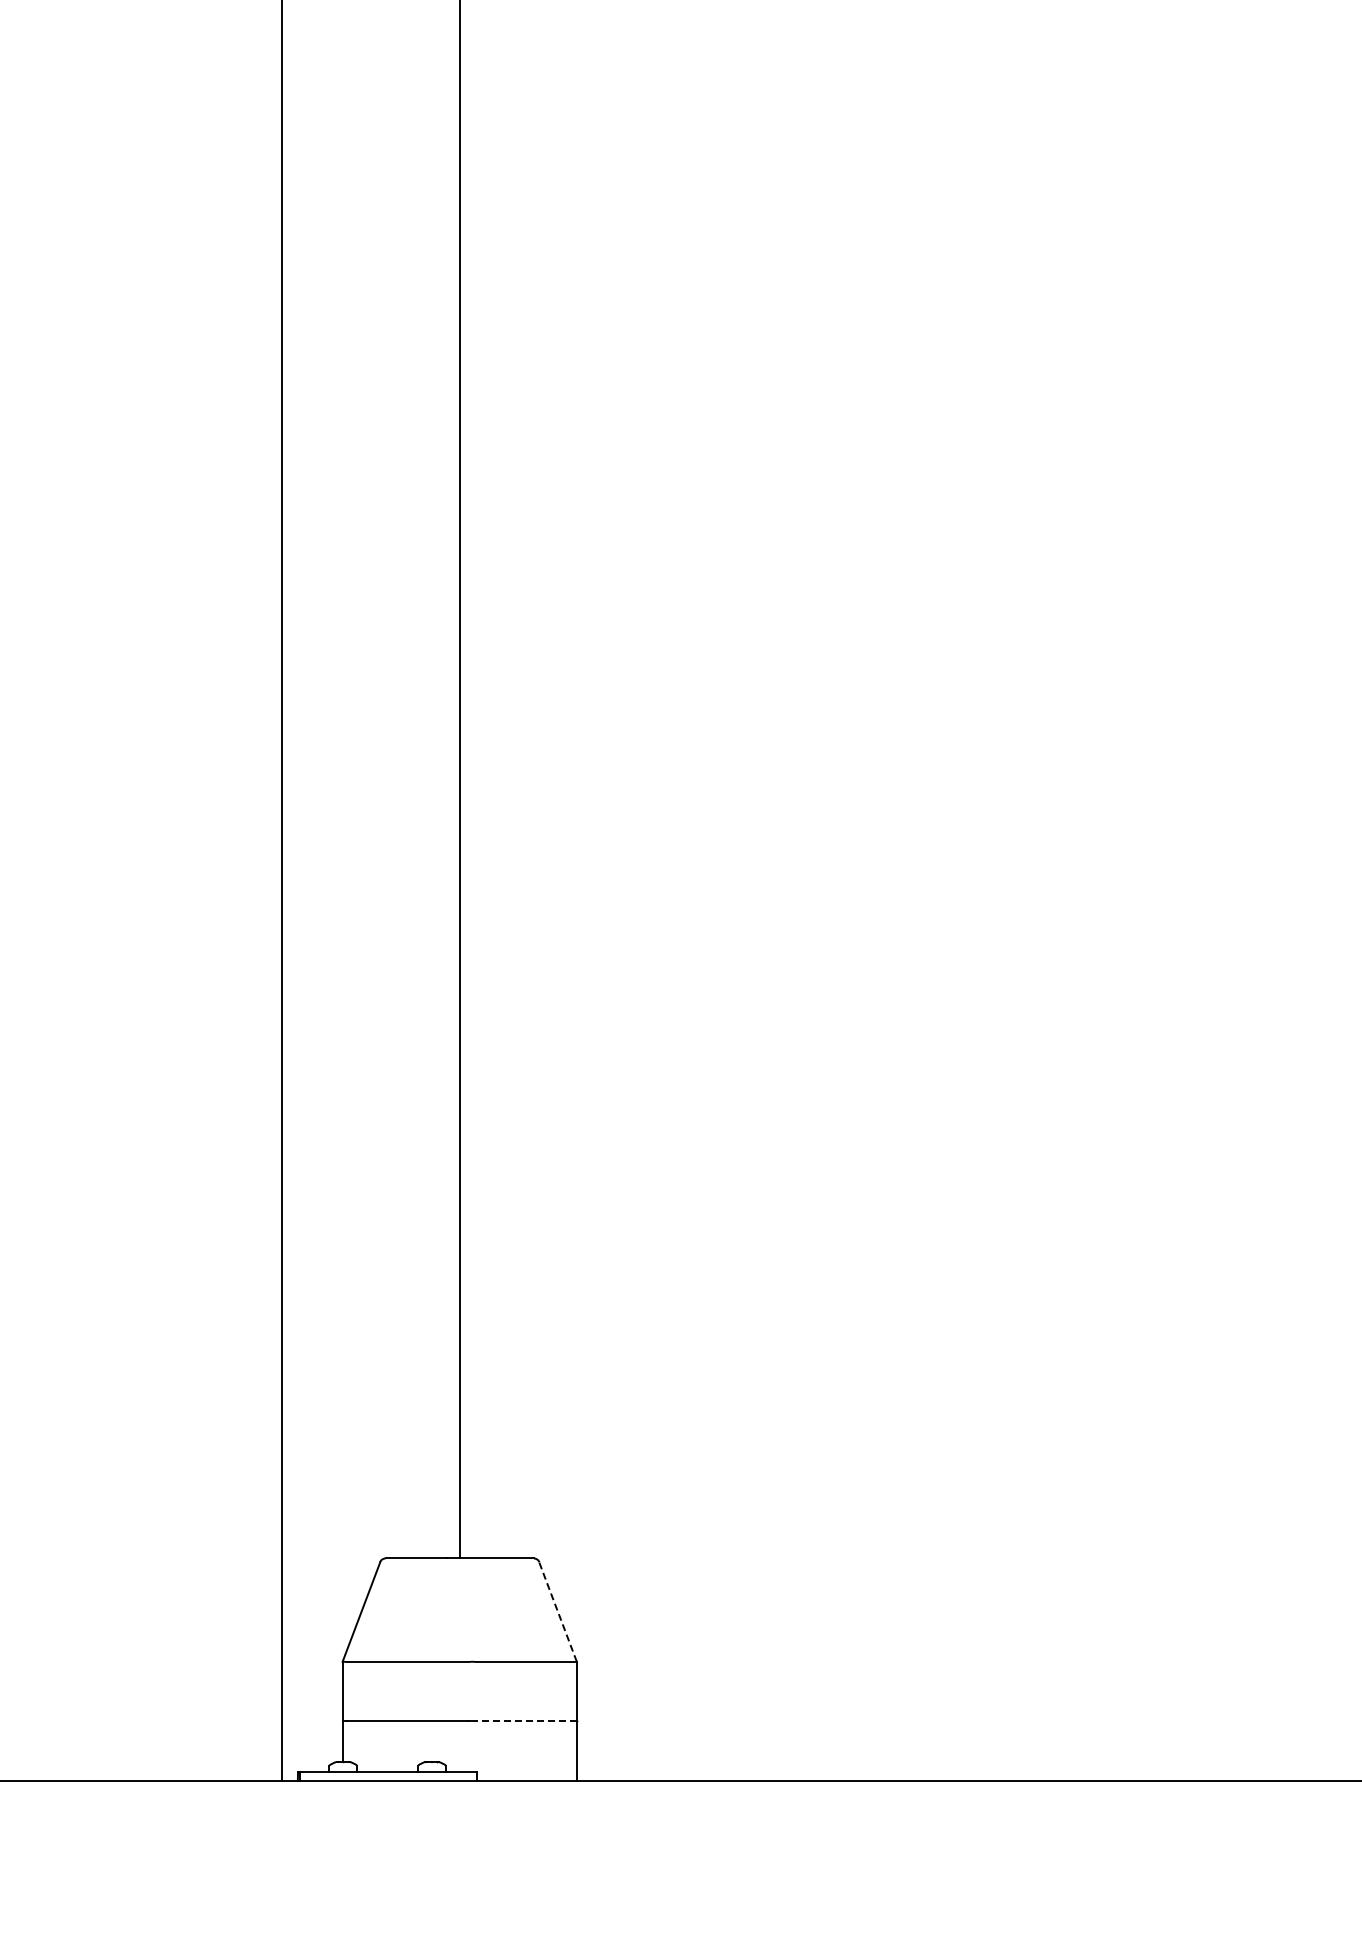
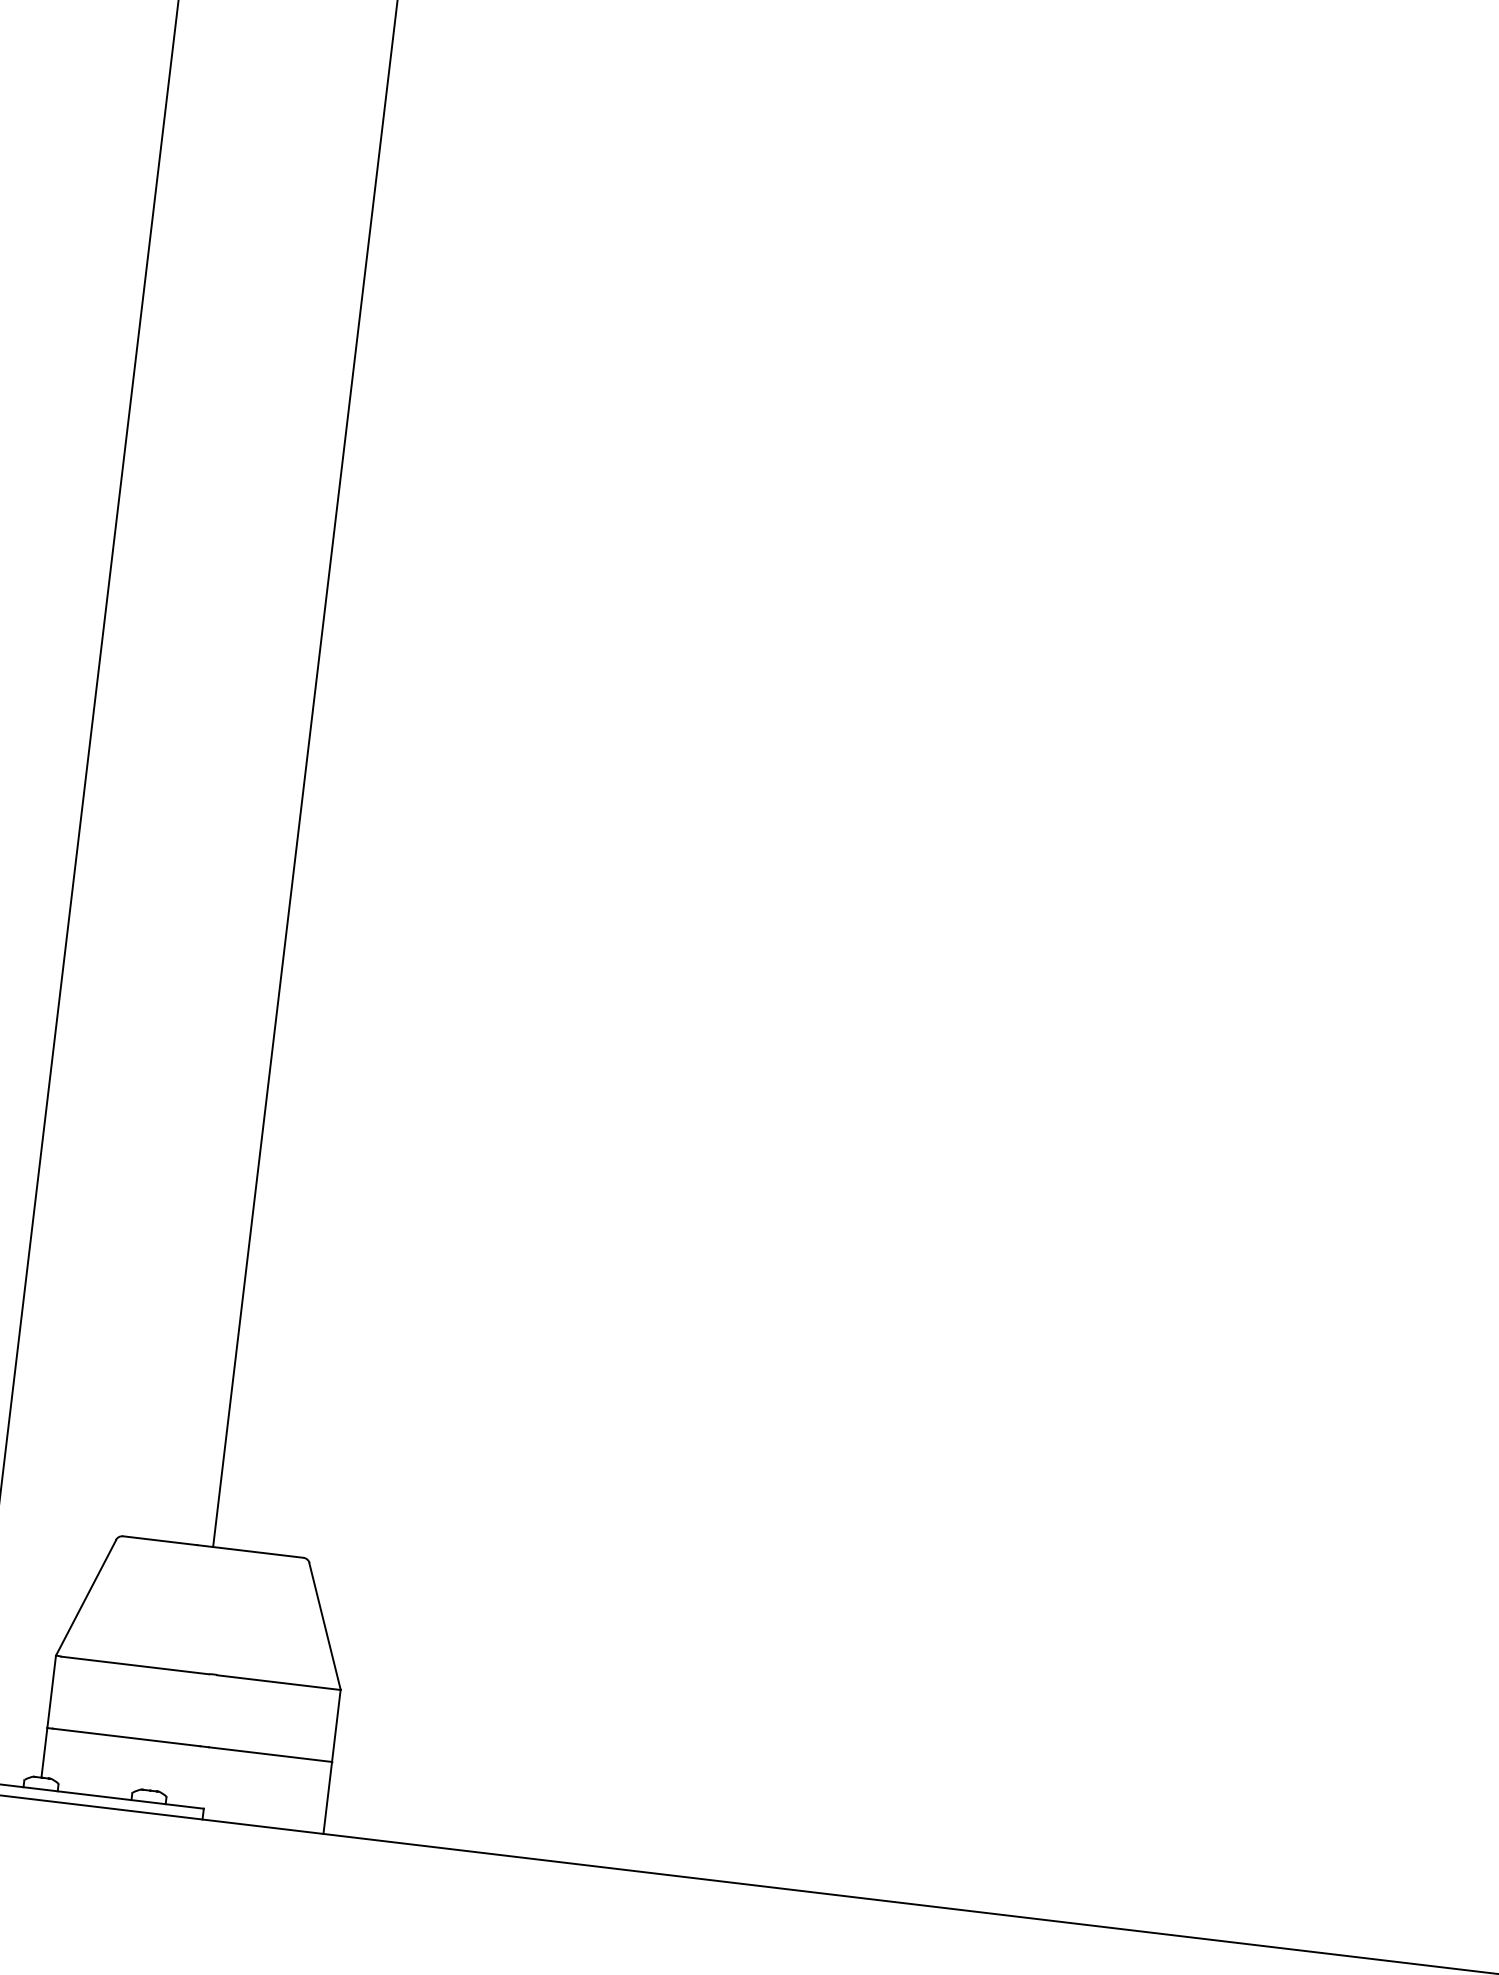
line: (557, 1611) -> (324, 1625), dashed -> solid
line: (526, 1721) -> (270, 1754), dashed -> solid

